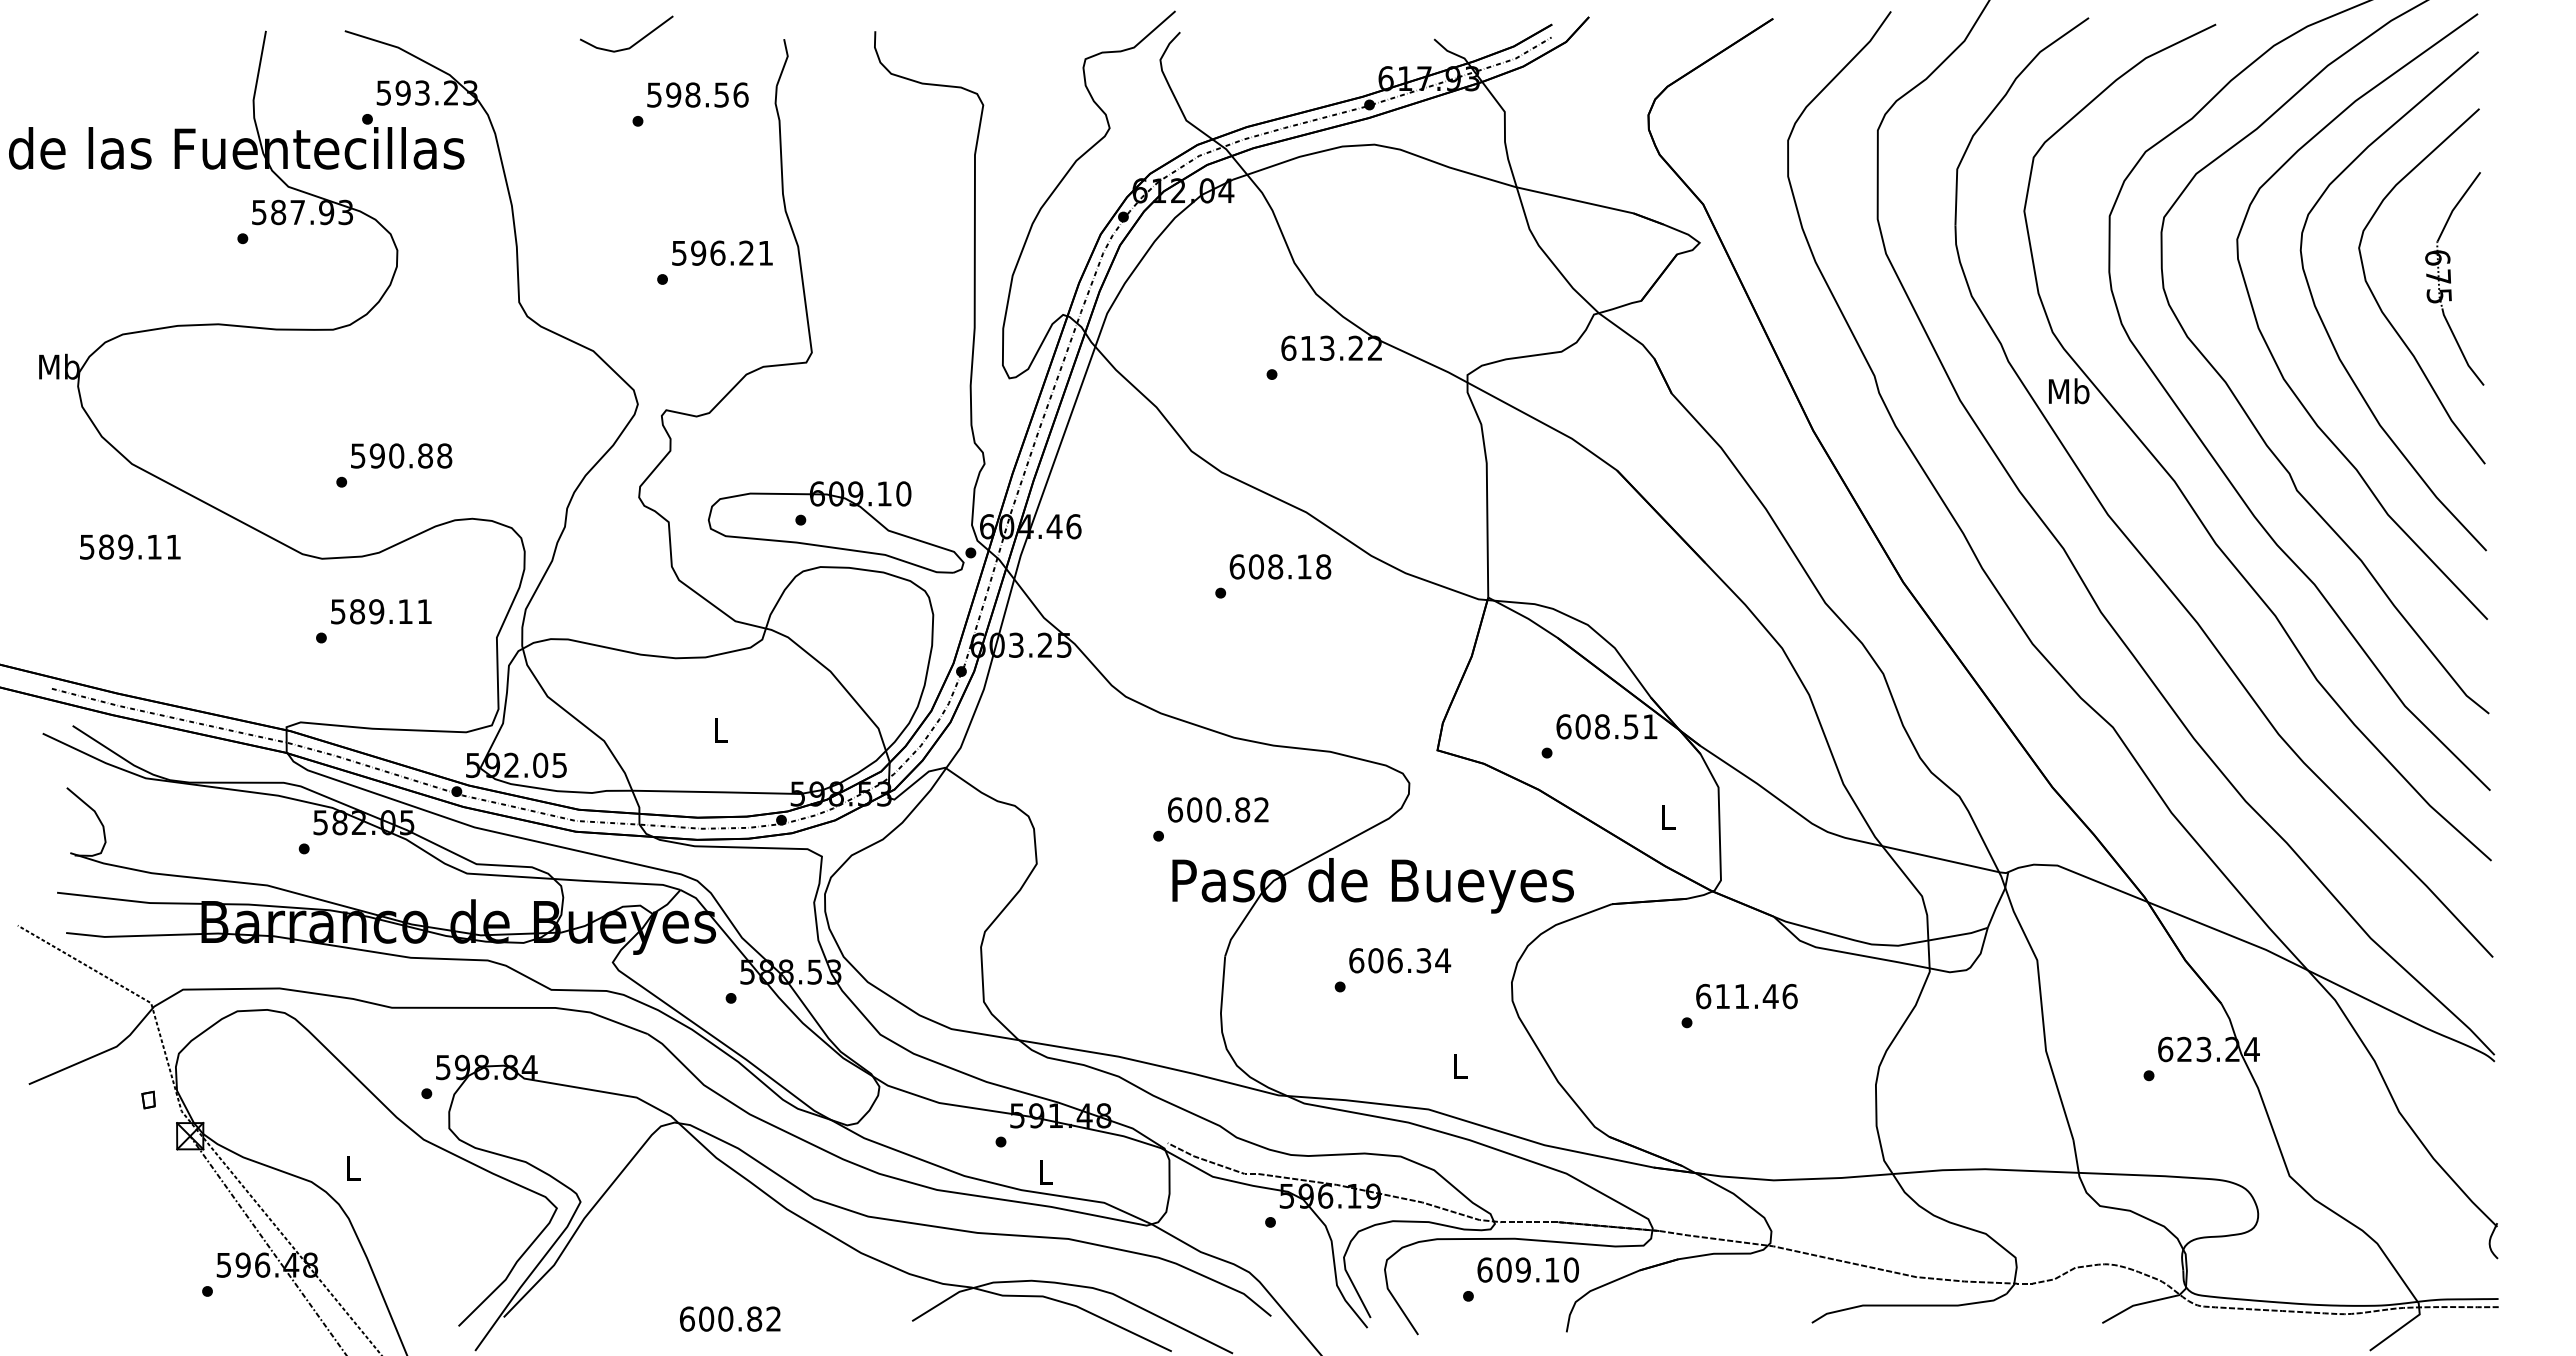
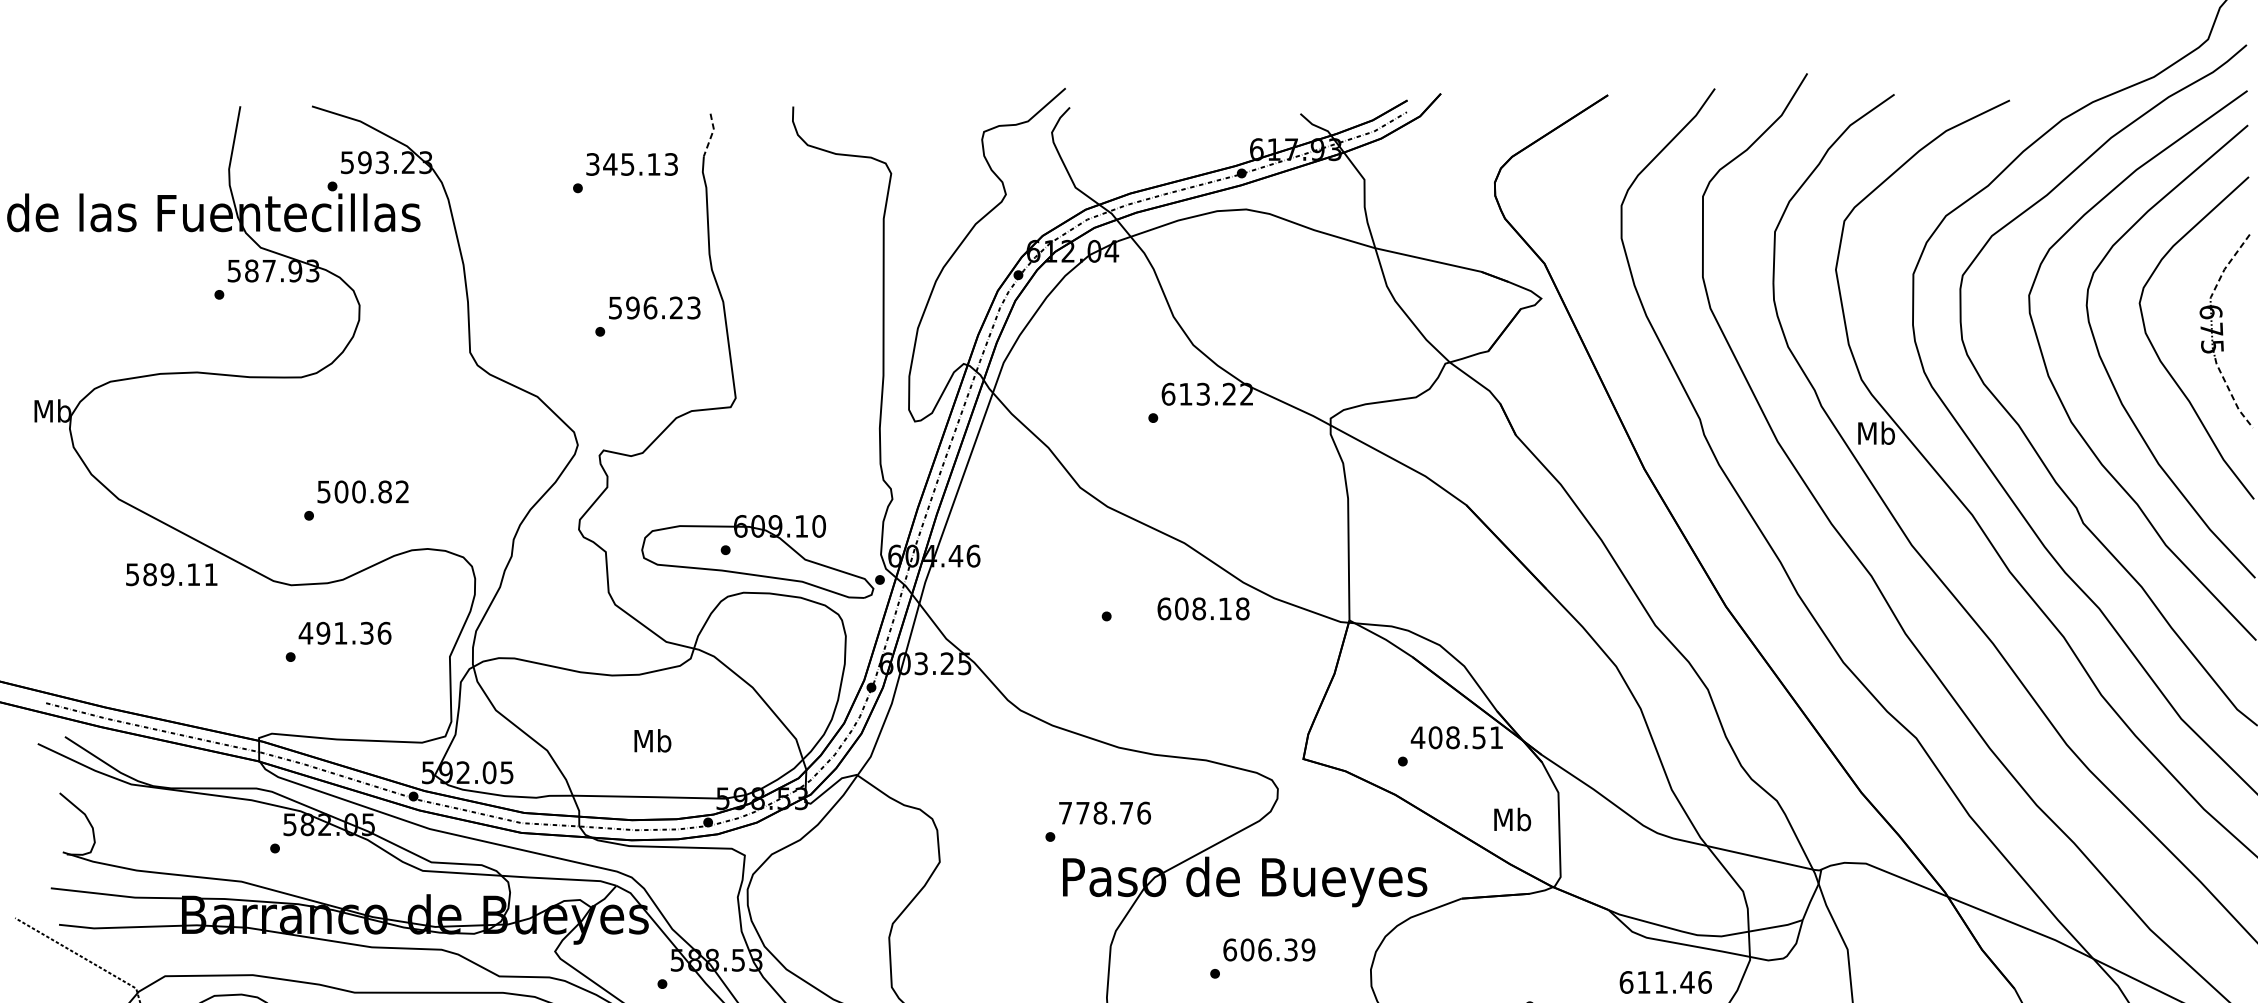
line: (632, 44) -> (572, 118), removed
line: (785, 62) -> (711, 134), solid -> dashed
text: (698, 94) -> (632, 163), 598.56 -> 345.13
line: (2456, 205) -> (2228, 264), solid -> dashed
text: (765, 252) -> (693, 307), 596.21 -> 596.23
line: (2460, 348) -> (2231, 394), solid -> dashed
text: (410, 455) -> (371, 491), 590.88 -> 500.82
text: (130, 546) -> (171, 574), moved
text: (1280, 566) -> (1203, 608), moved
text: (381, 611) -> (345, 633), 589.11 -> 491.36
text: (1563, 726) -> (1417, 737), 608.51 -> 408.51
text: (720, 730) -> (652, 741), L -> Mb
text: (1218, 809) -> (1104, 812), 600.82 -> 778.76
text: (1667, 816) -> (1512, 819), L -> Mb
text: (1443, 960) -> (1308, 949), 606.34 -> 606.39
text: (1746, 996) -> (1665, 982), moved

